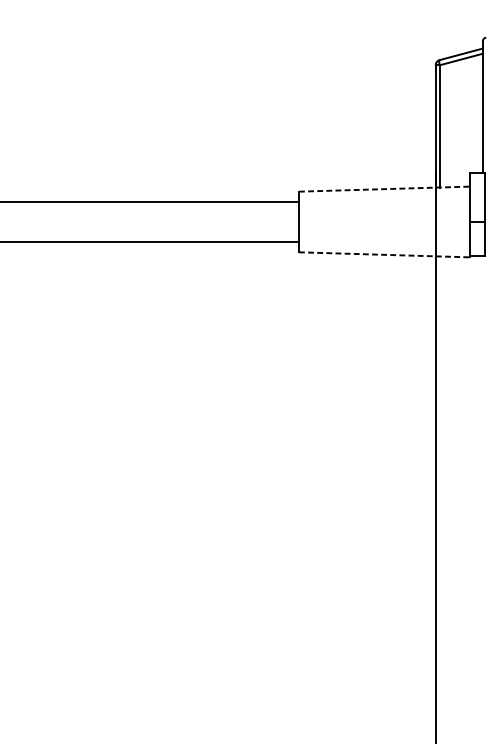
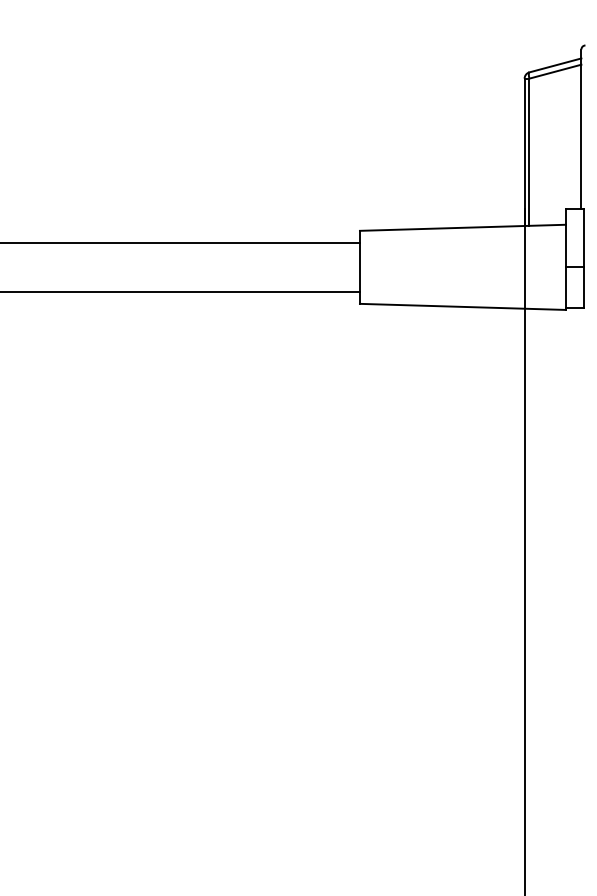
line: (385, 188) -> (463, 227), dashed -> solid
line: (385, 254) -> (463, 306), dashed -> solid

